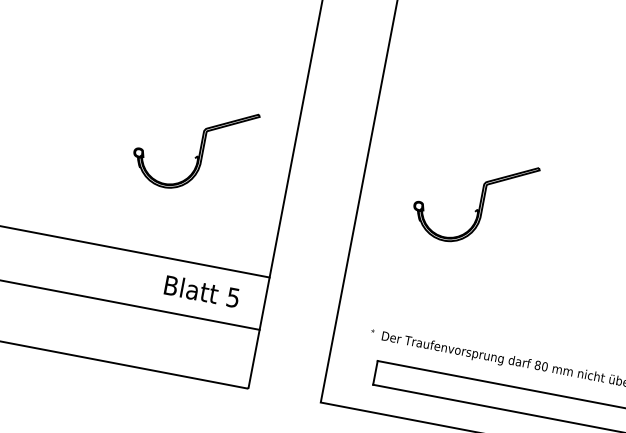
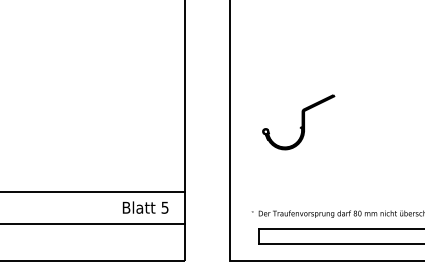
part: (194, 147) -> (124, 122), removed

